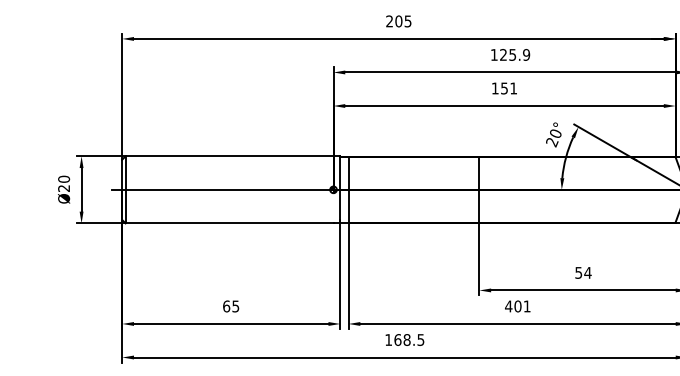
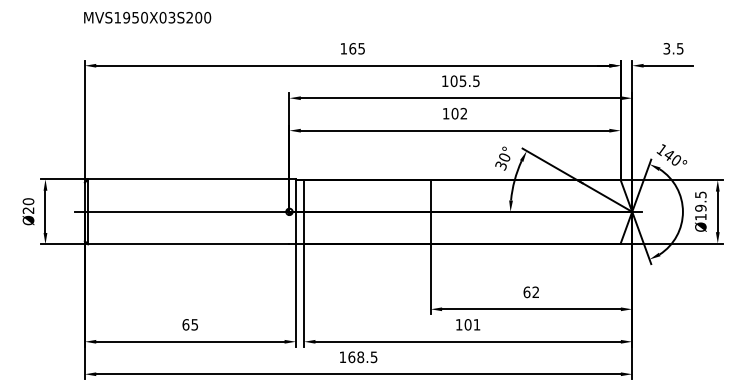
text: (394, 21) -> (348, 48), 205 -> 165
text: (514, 55) -> (464, 81), 125.9 -> 105.5
text: (509, 88) -> (459, 113), 151 -> 102
text: (552, 141) -> (501, 165), 20° -> 30°
text: (583, 273) -> (531, 292), 54 -> 62
text: (508, 306) -> (458, 324), 401 -> 101

